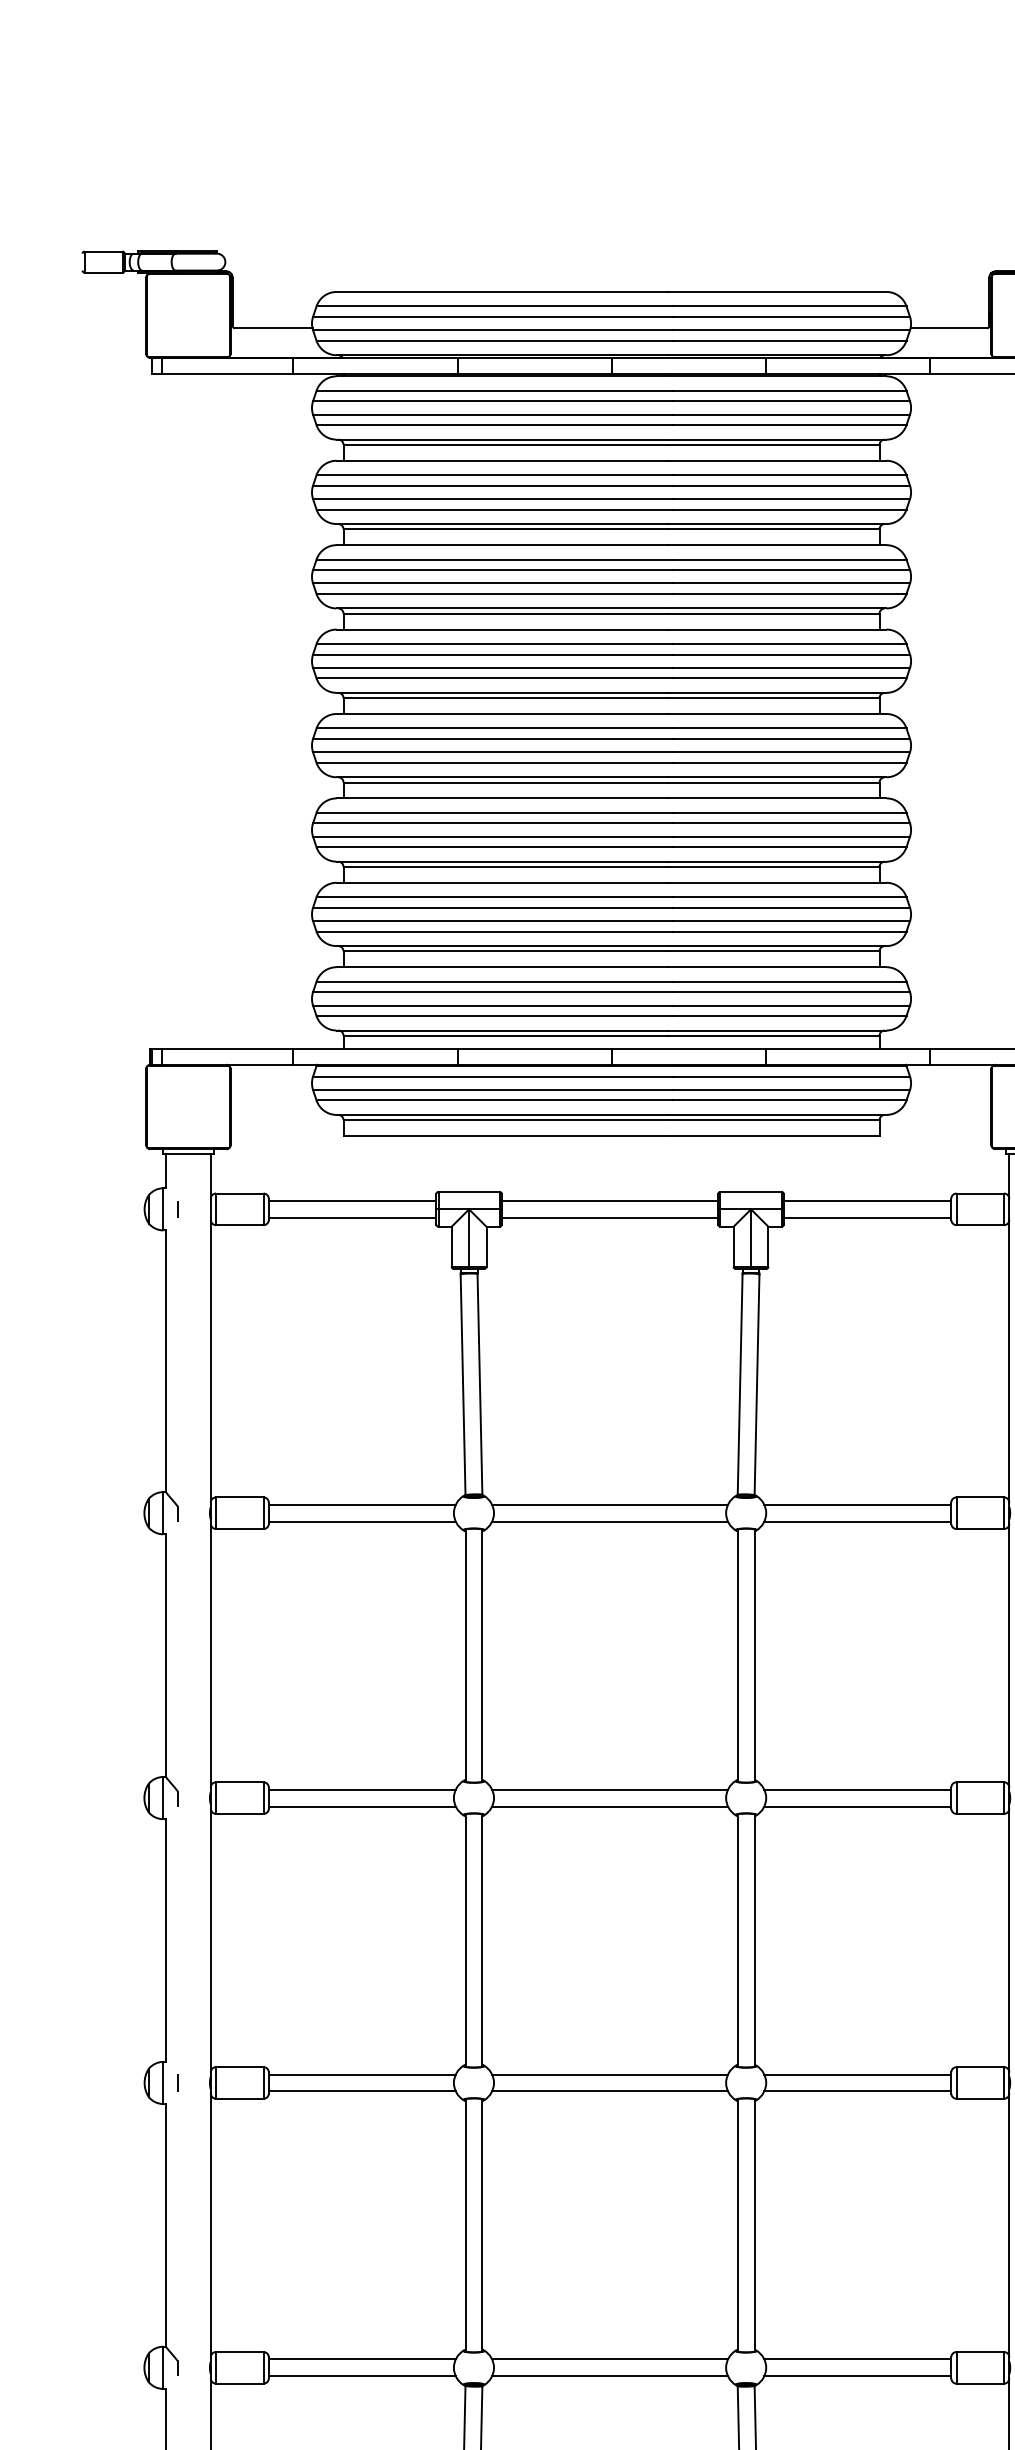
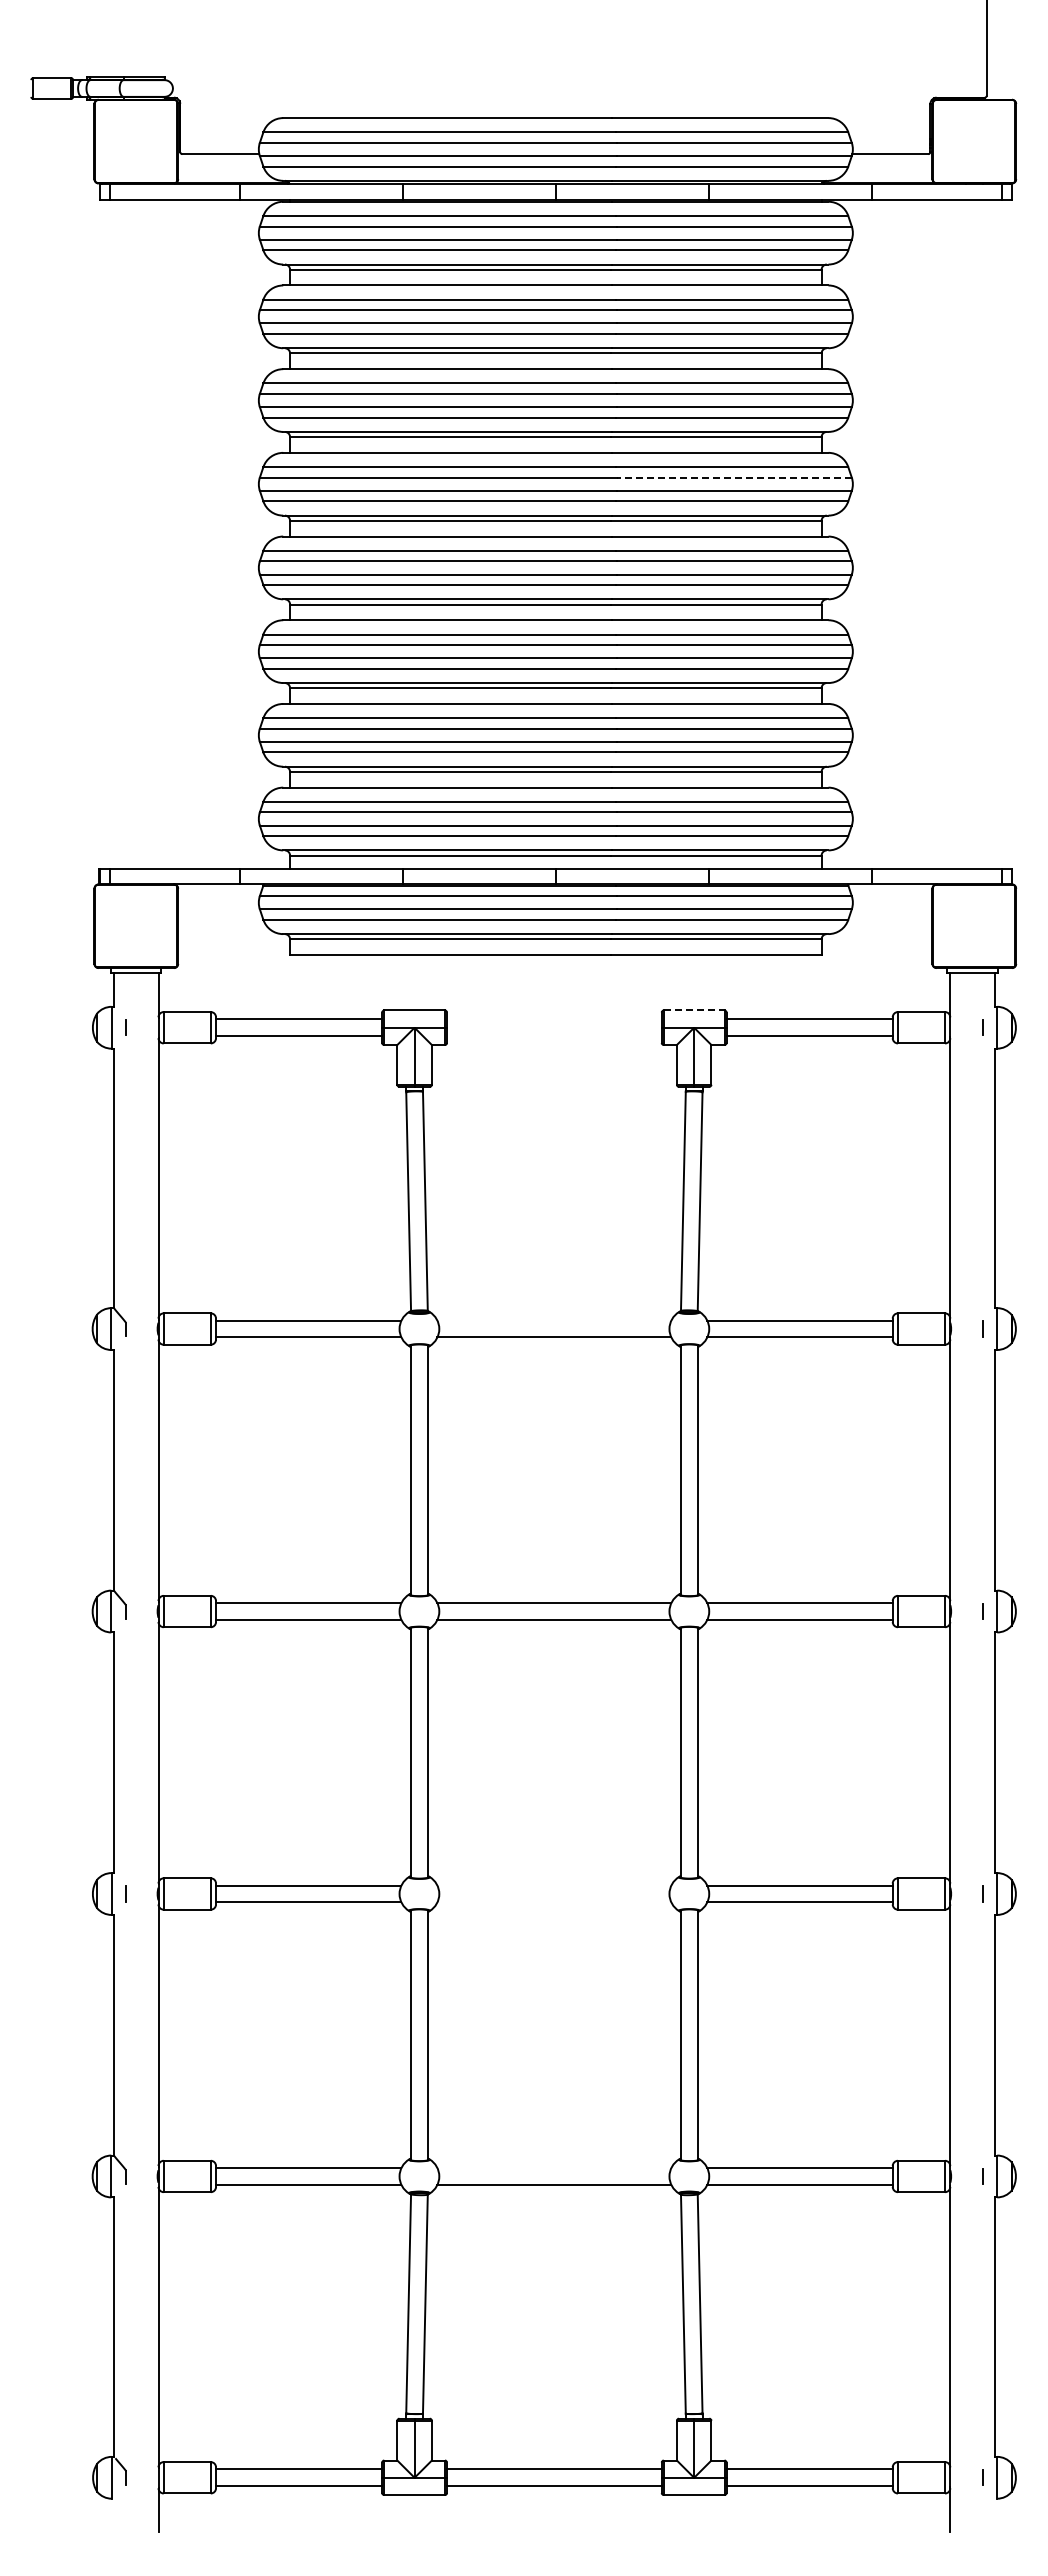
line: (790, 654) -> (733, 477), solid -> dashed
line: (751, 1191) -> (694, 1010), solid -> dashed
line: (610, 1201) -> (554, 1019), removed
line: (610, 1218) -> (554, 1036), removed
line: (610, 1504) -> (554, 1320), removed
line: (610, 2074) -> (554, 1885), removed
line: (610, 2091) -> (554, 1902), removed
line: (610, 2359) -> (554, 2168), removed

